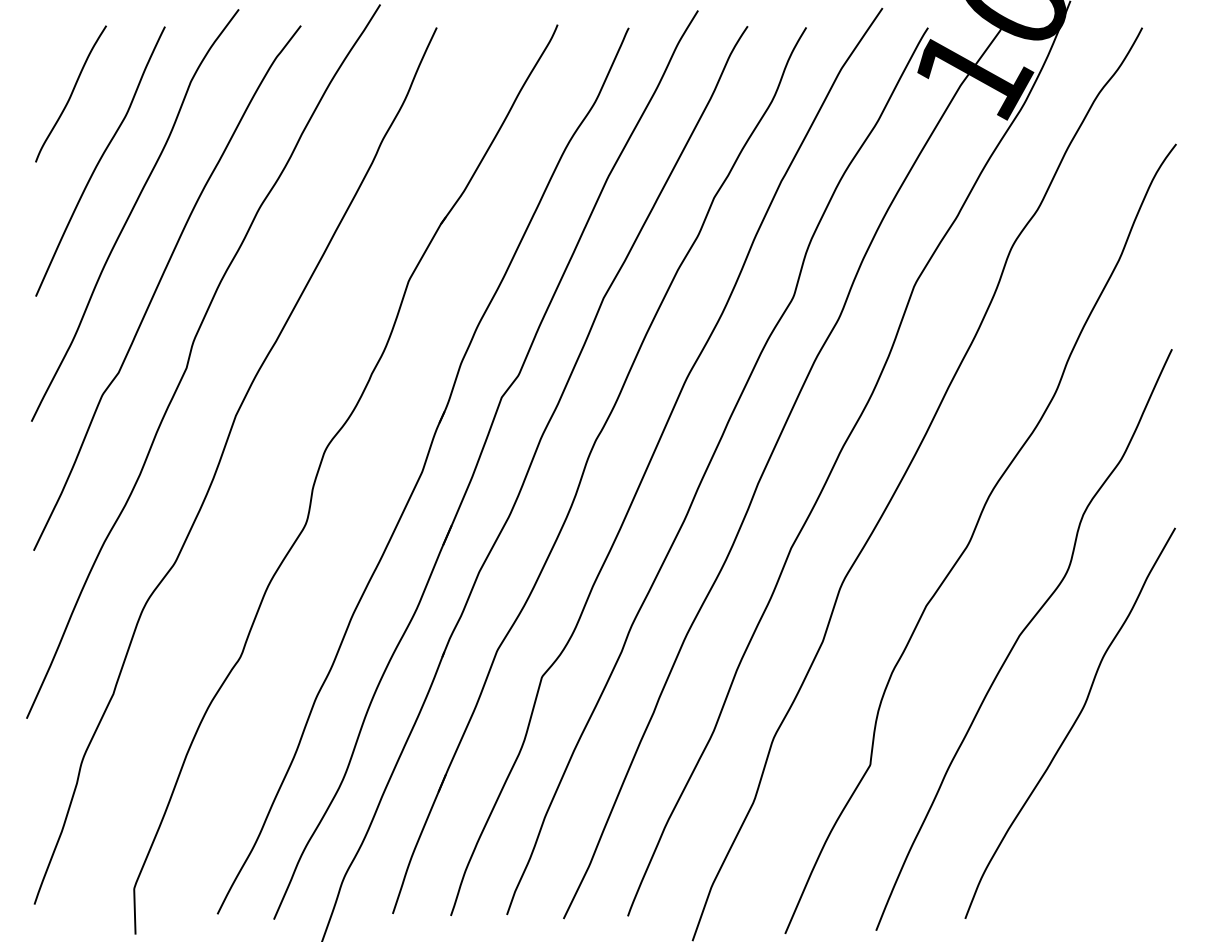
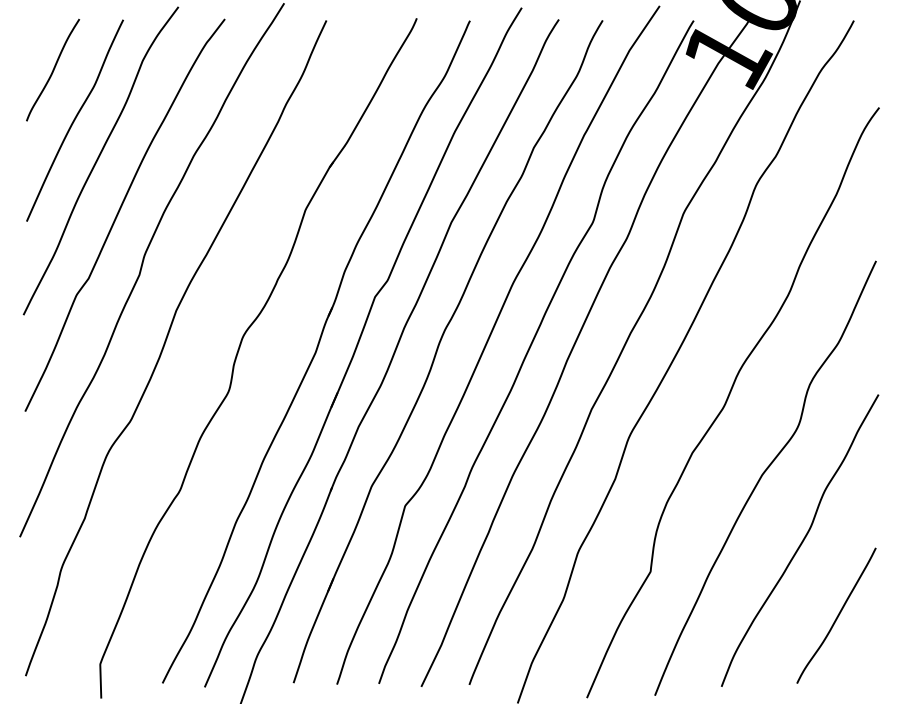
curve: (1120, 823) -> (837, 615), added

